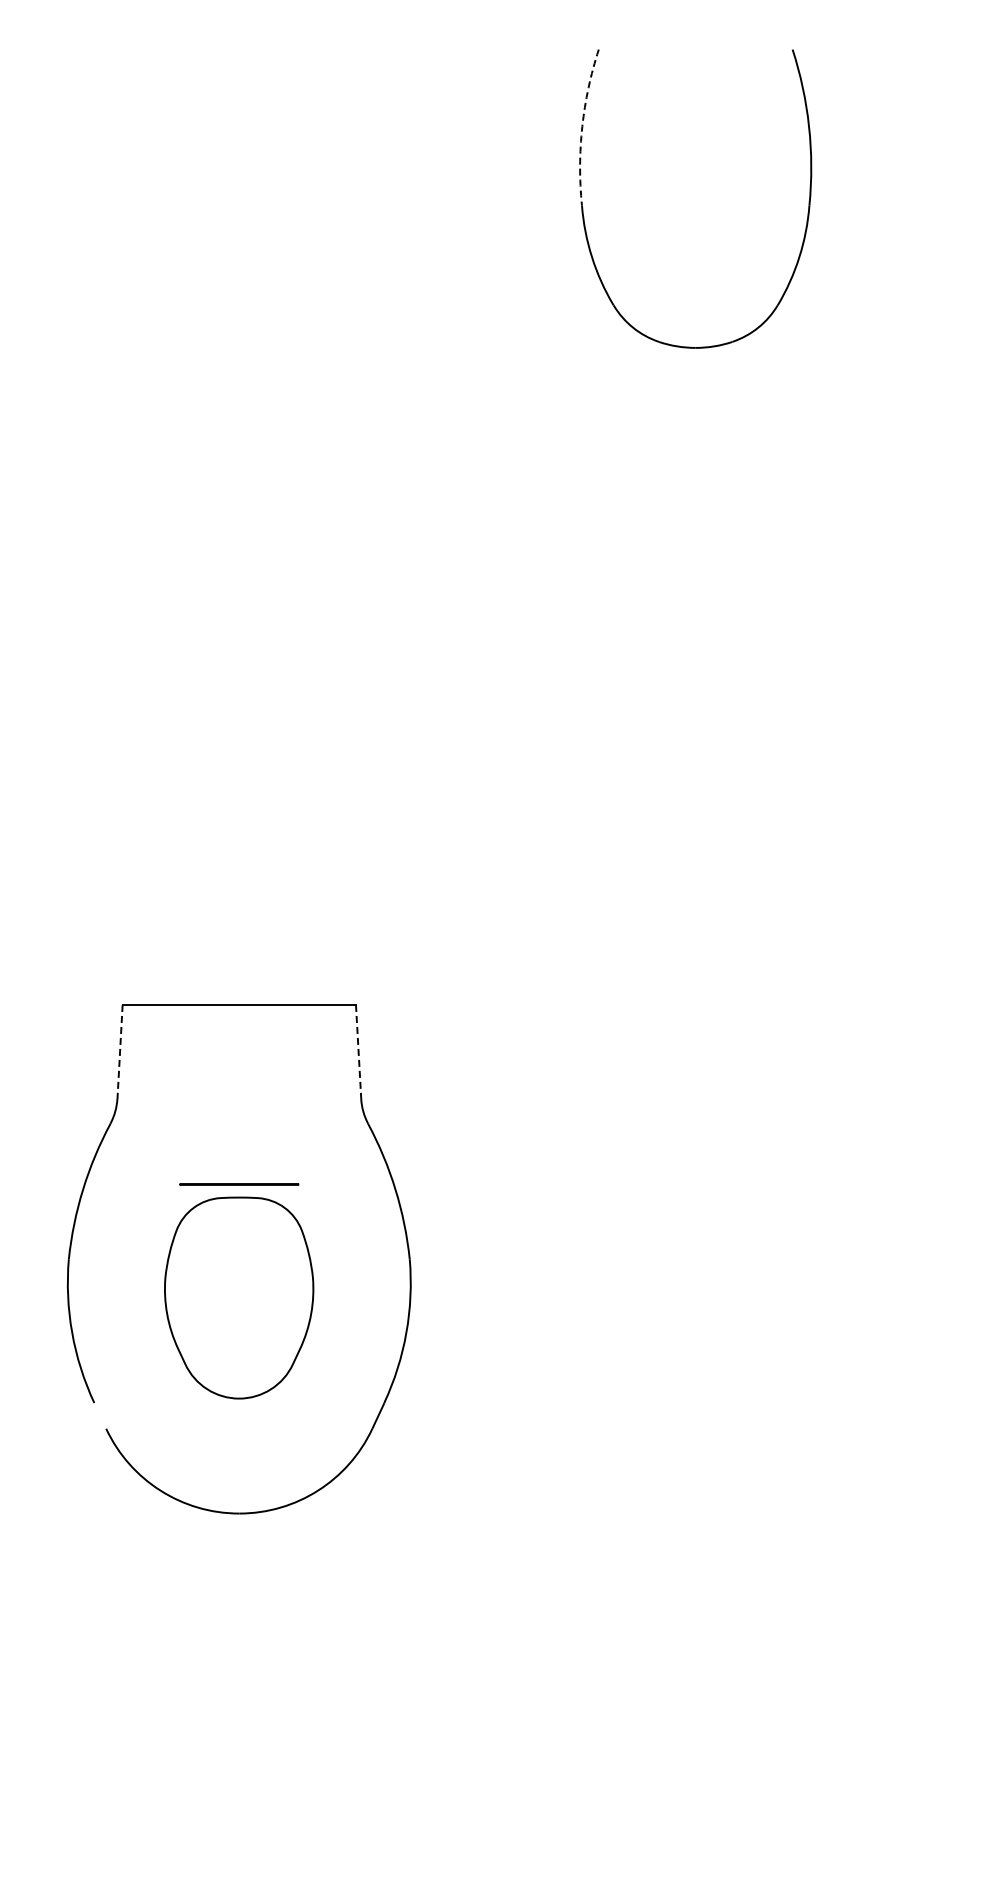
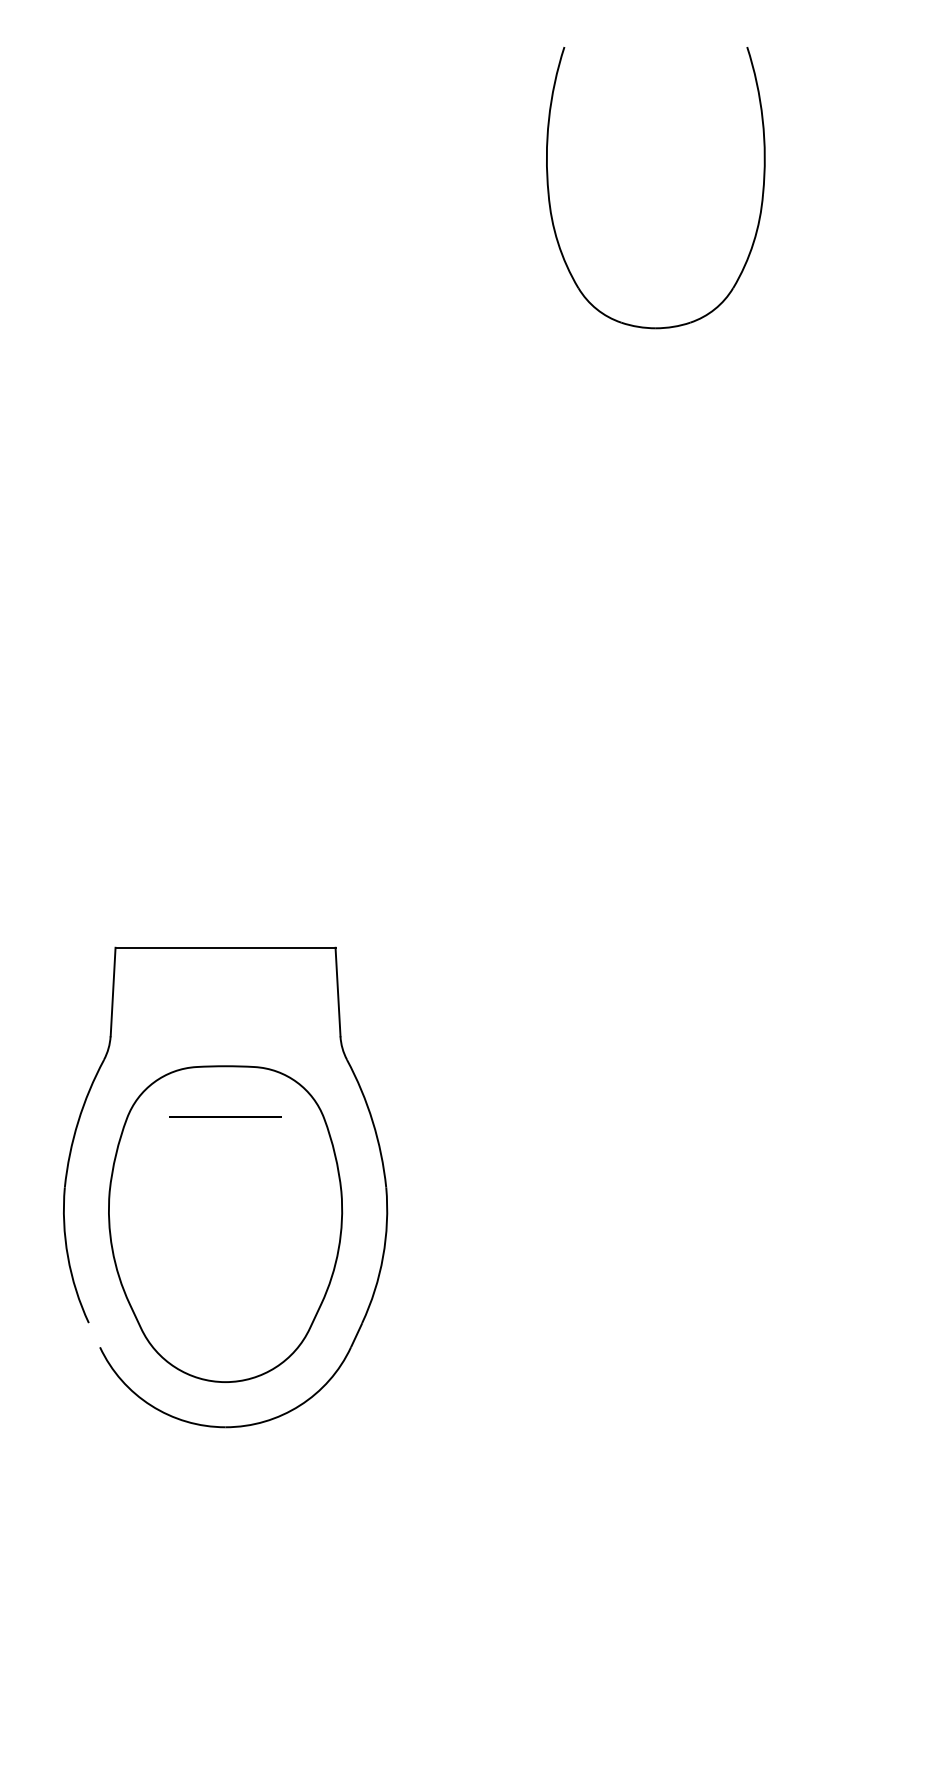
arc: (582, 126) -> (549, 119), dashed -> solid
line: (120, 1052) -> (113, 992), dashed -> solid
line: (358, 1052) -> (337, 992), dashed -> solid
part: (238, 1297) -> (224, 1223), size x1.67

